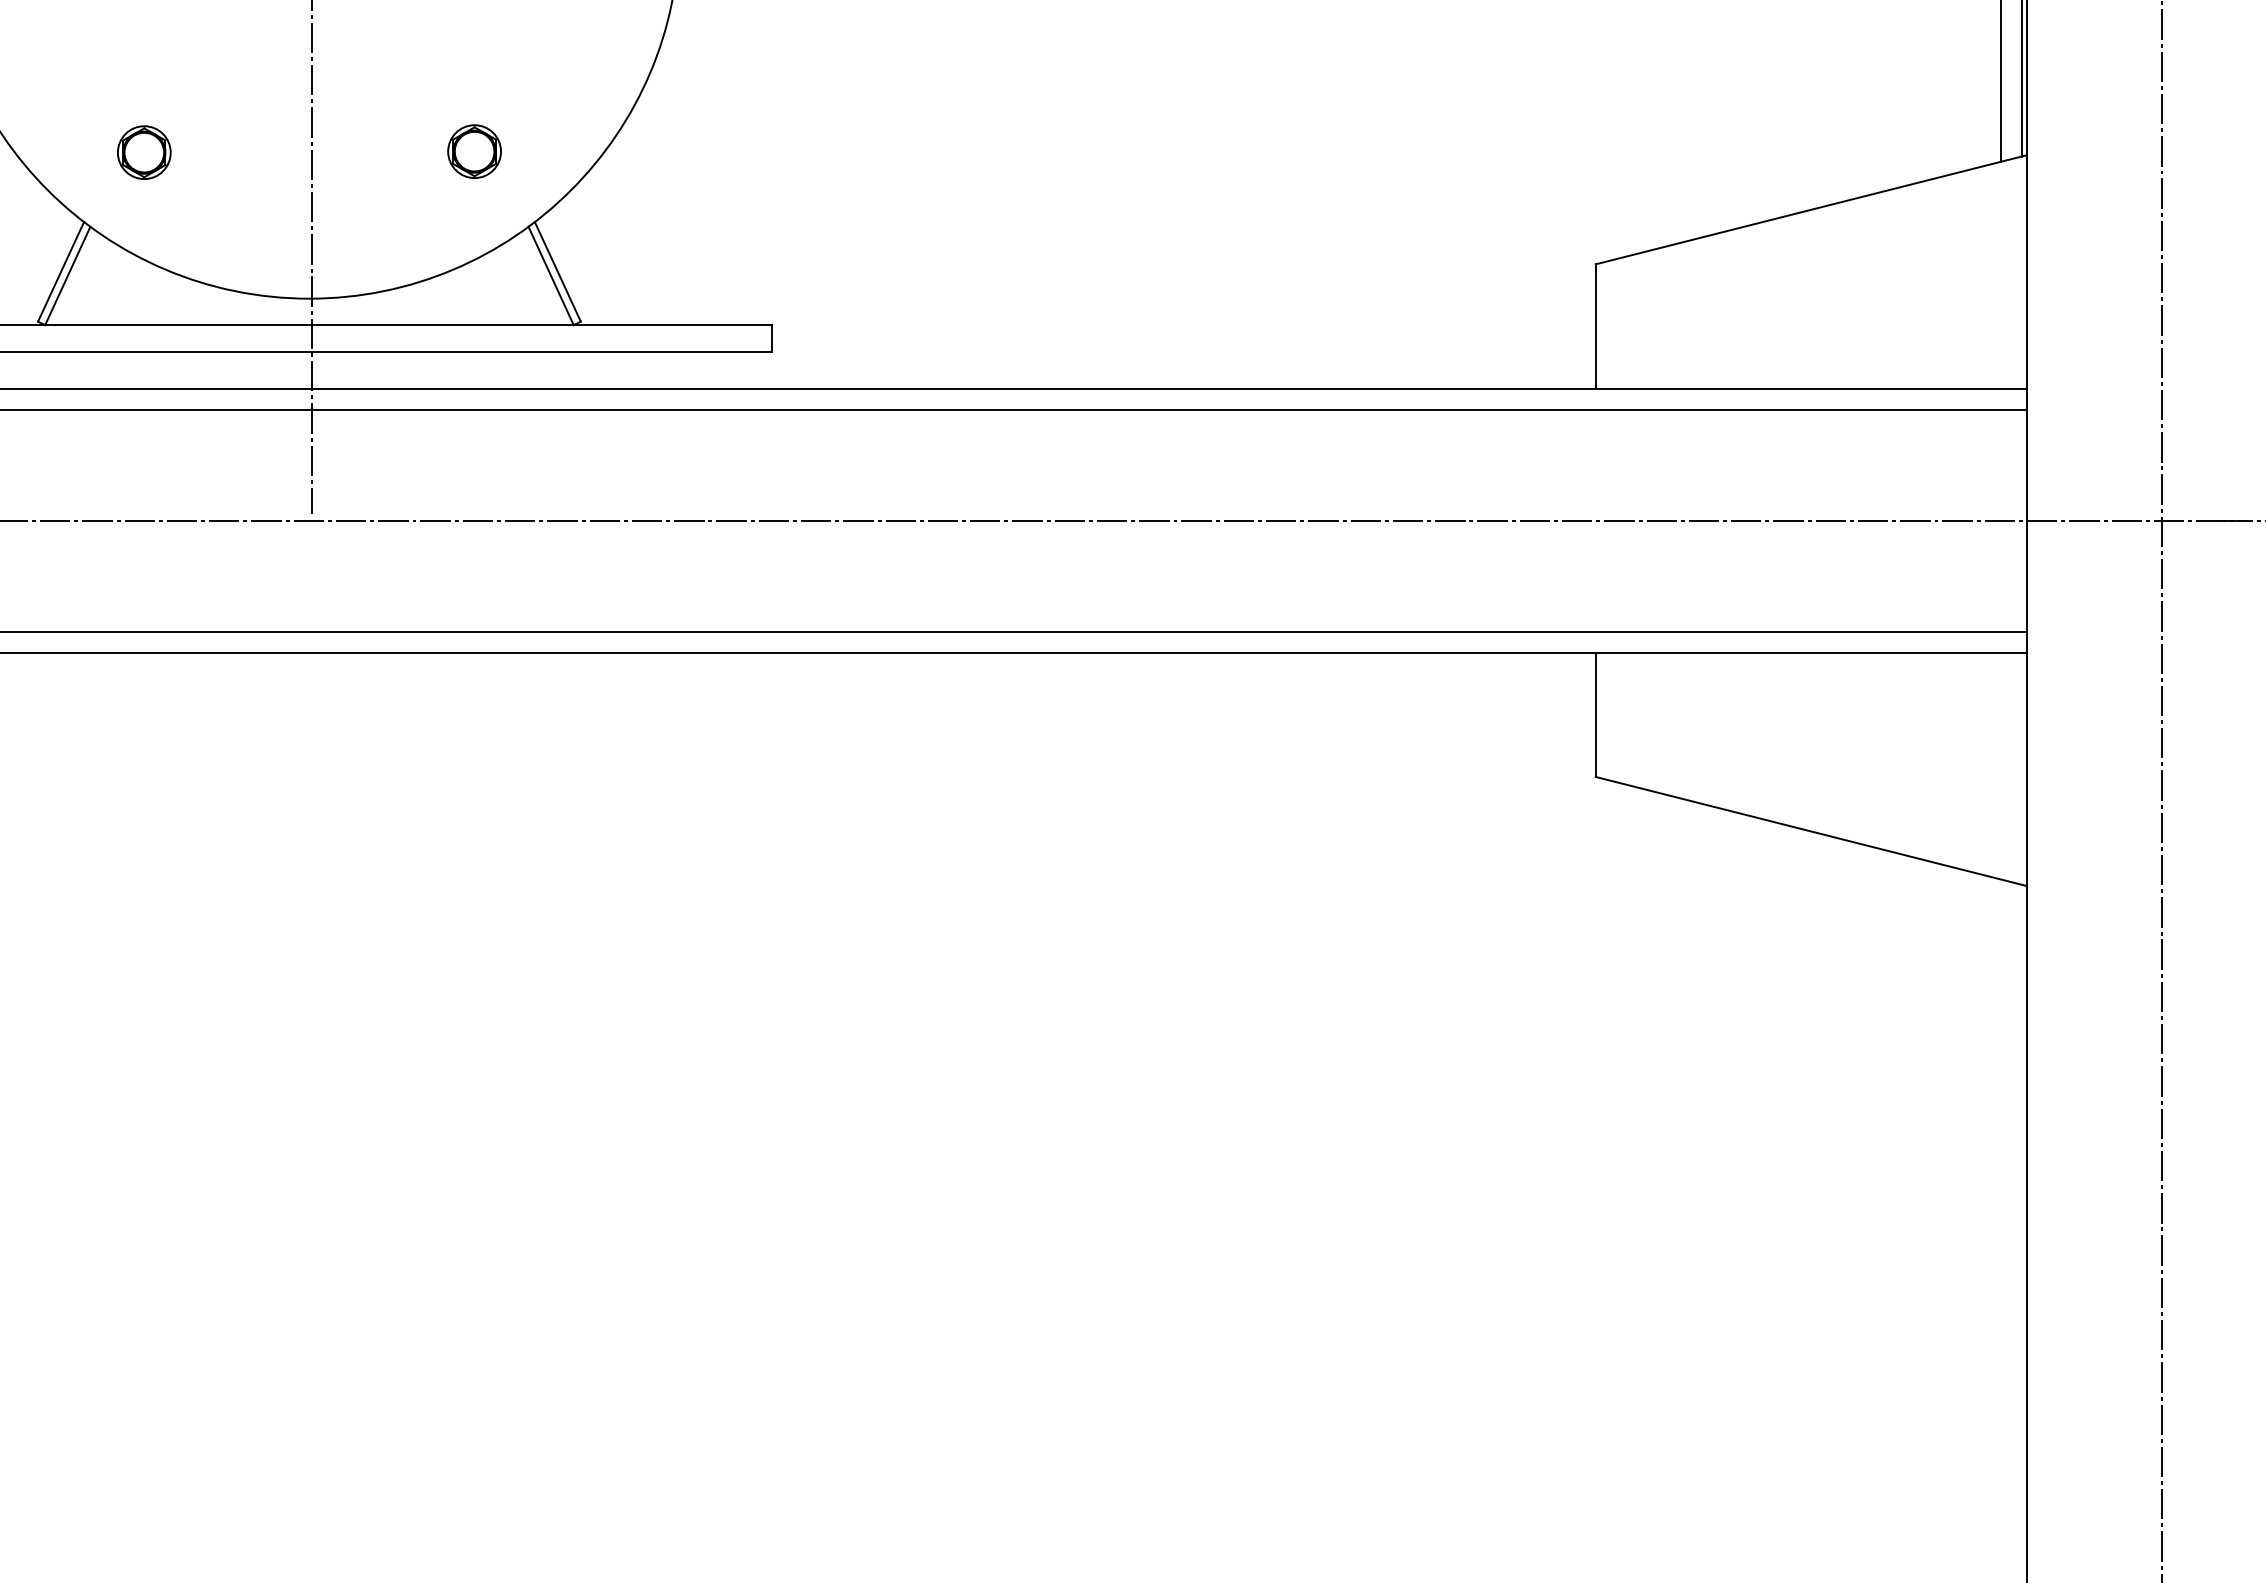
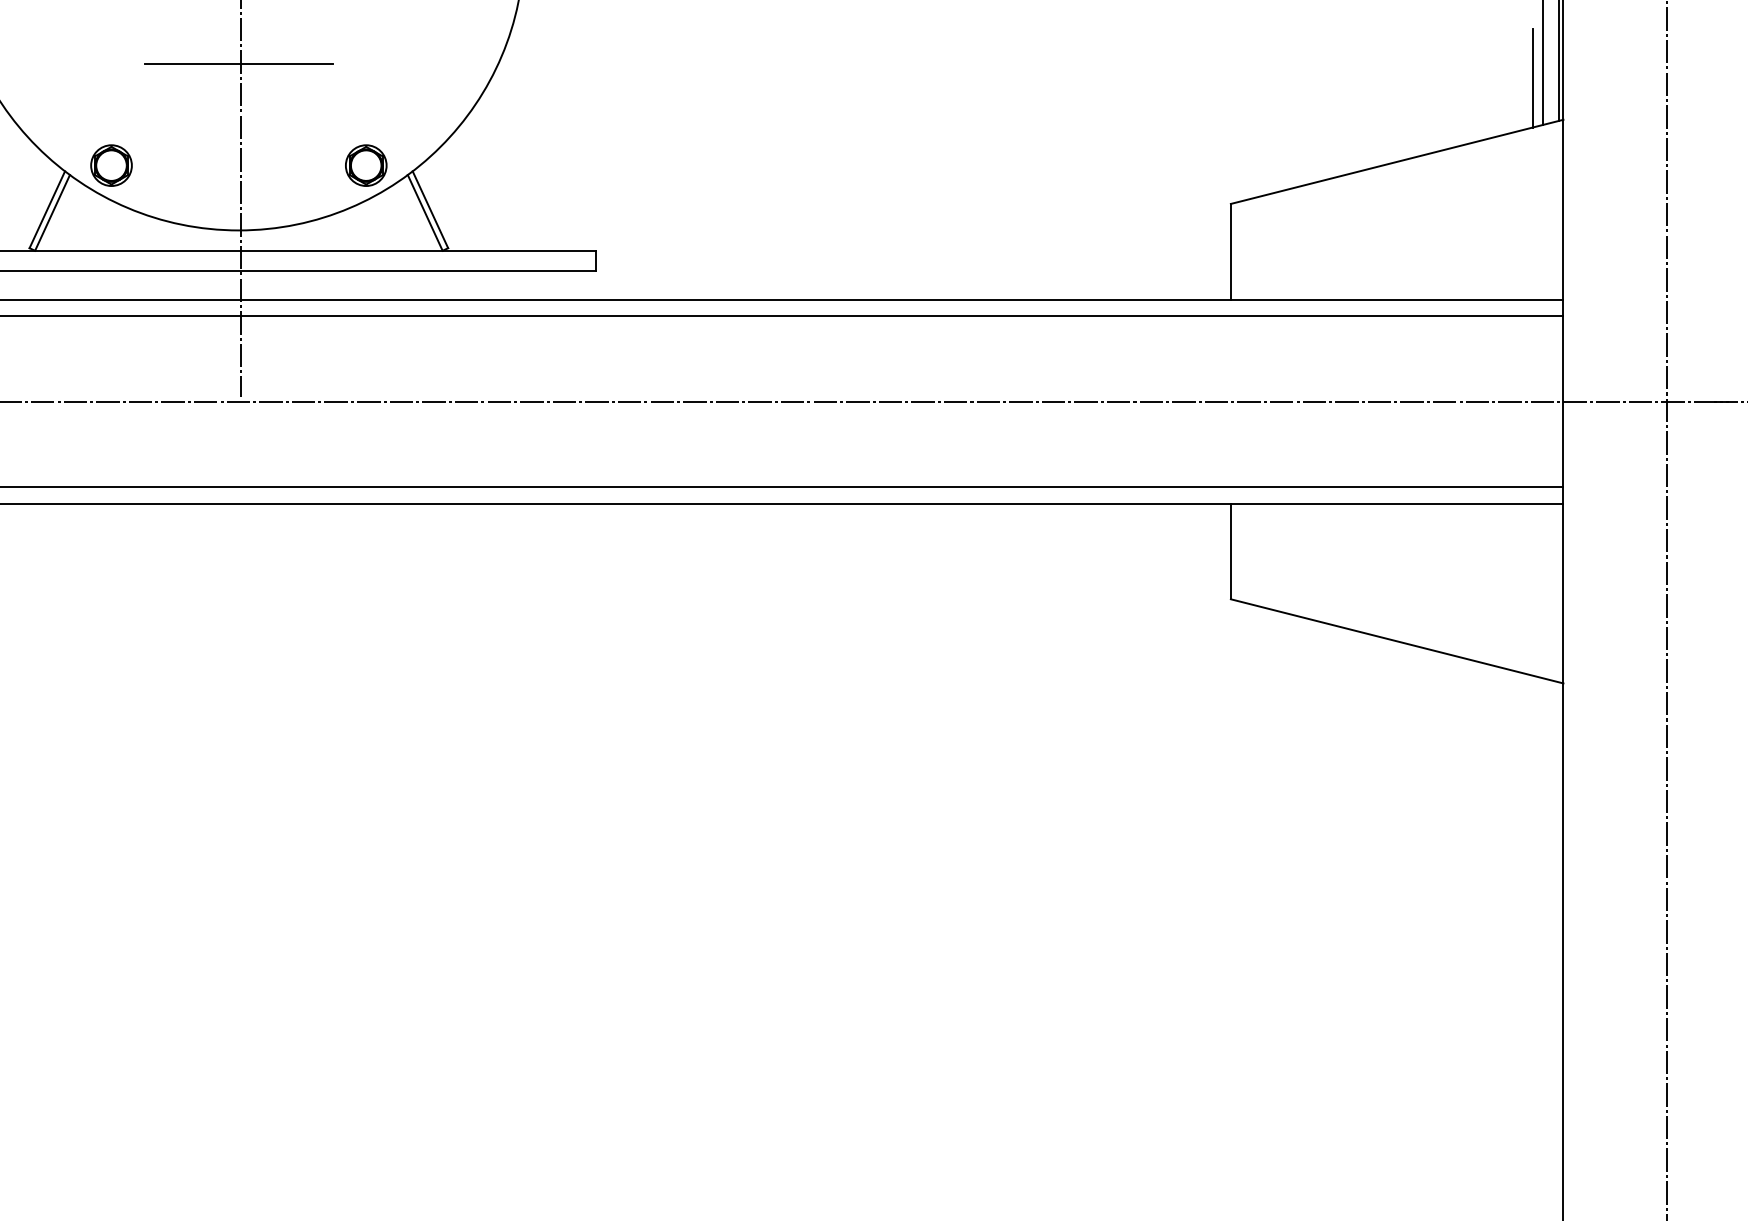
line: (309, 83) -> (238, 64), added
line: (1987, 101) -> (1532, 78), added
part: (474, 151) -> (366, 165), moved
part: (144, 152) -> (111, 165), moved

